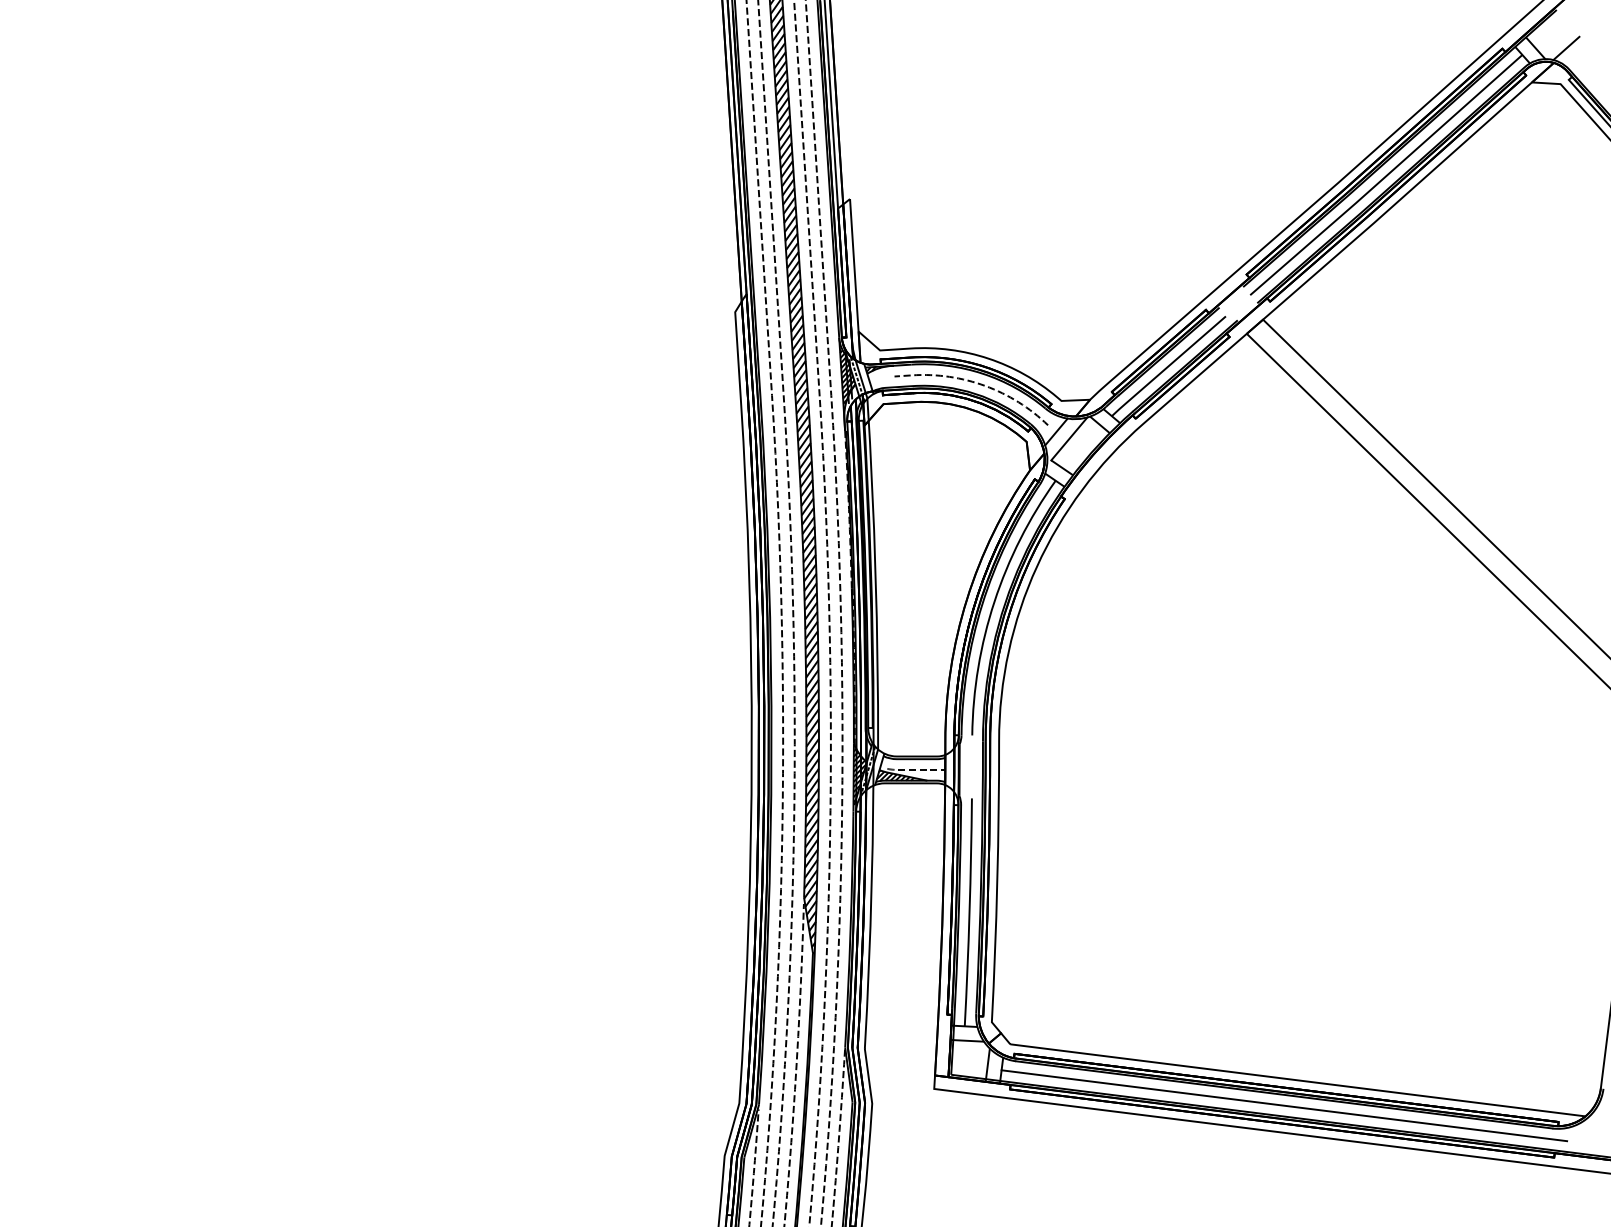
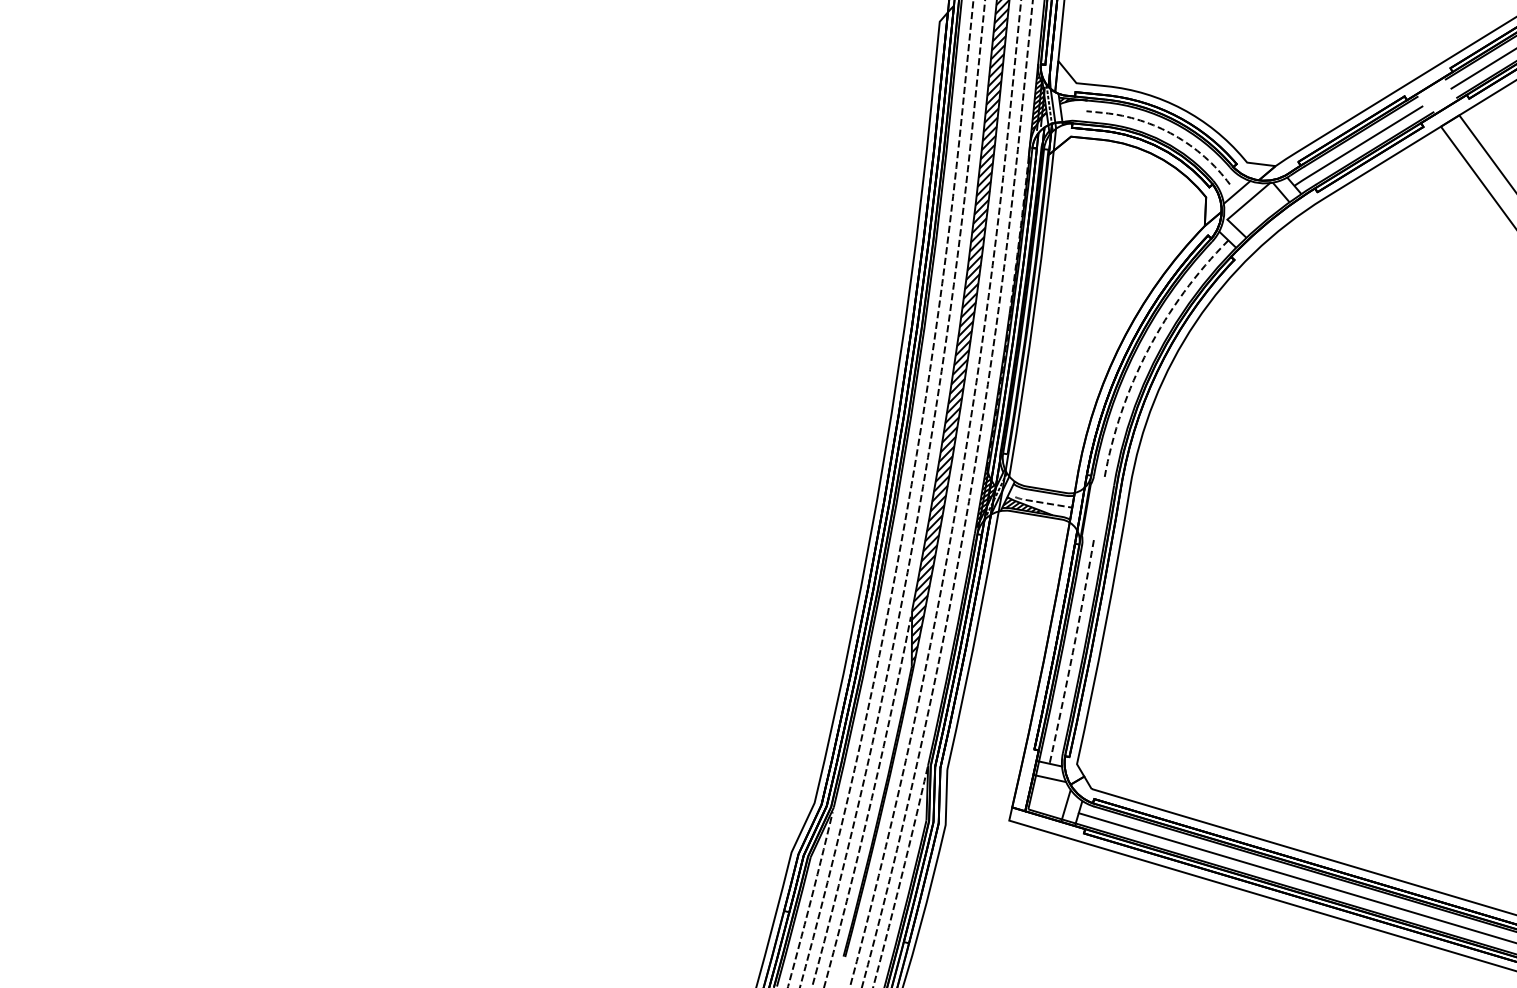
line: (994, 601) -> (1148, 349), solid -> dashed
line: (969, 912) -> (1072, 652), solid -> dashed

